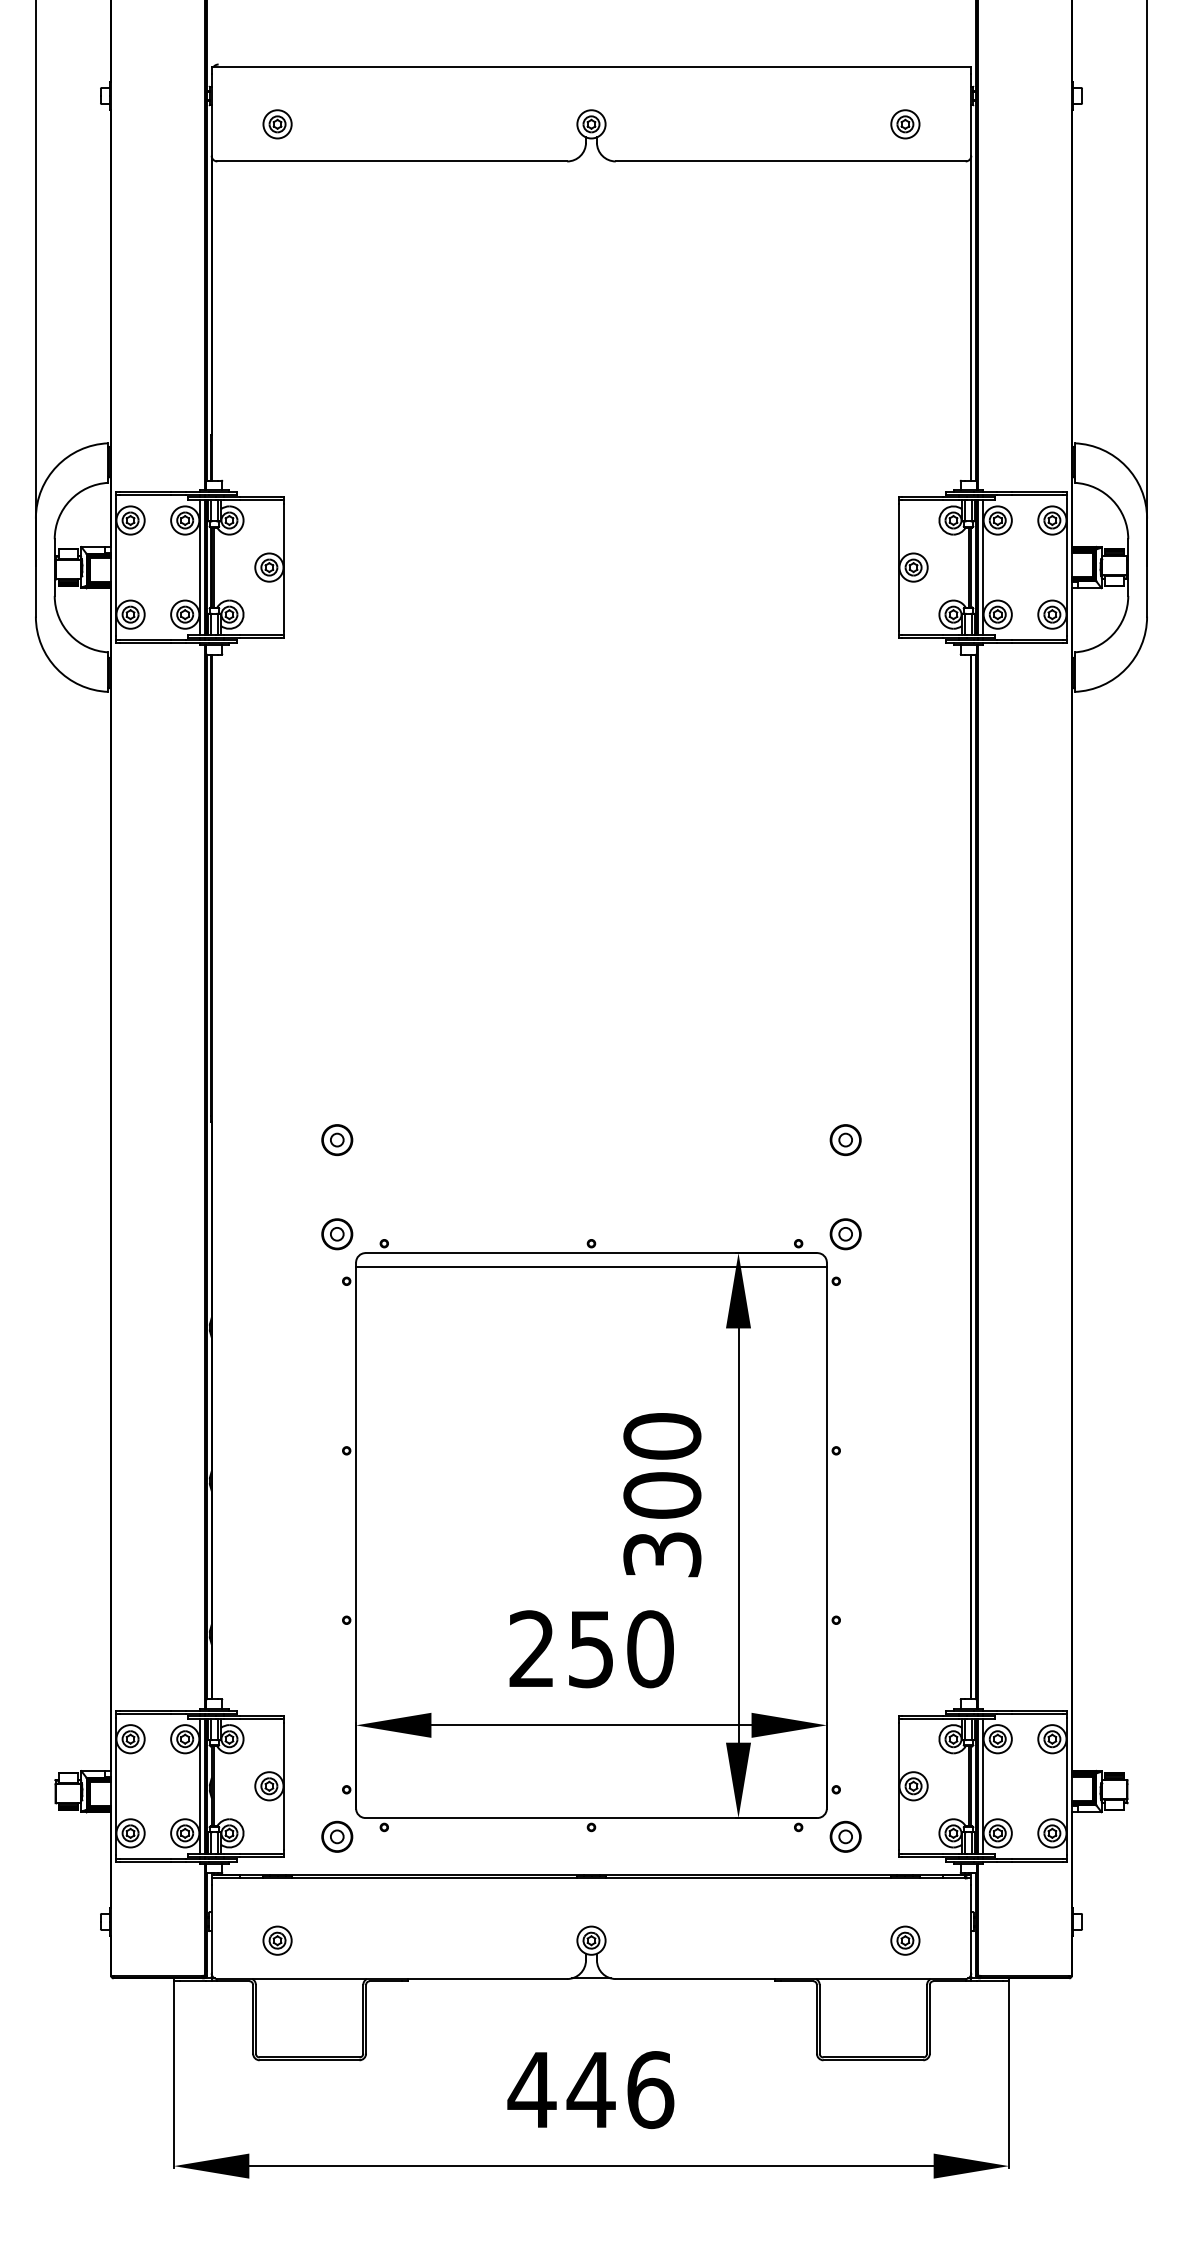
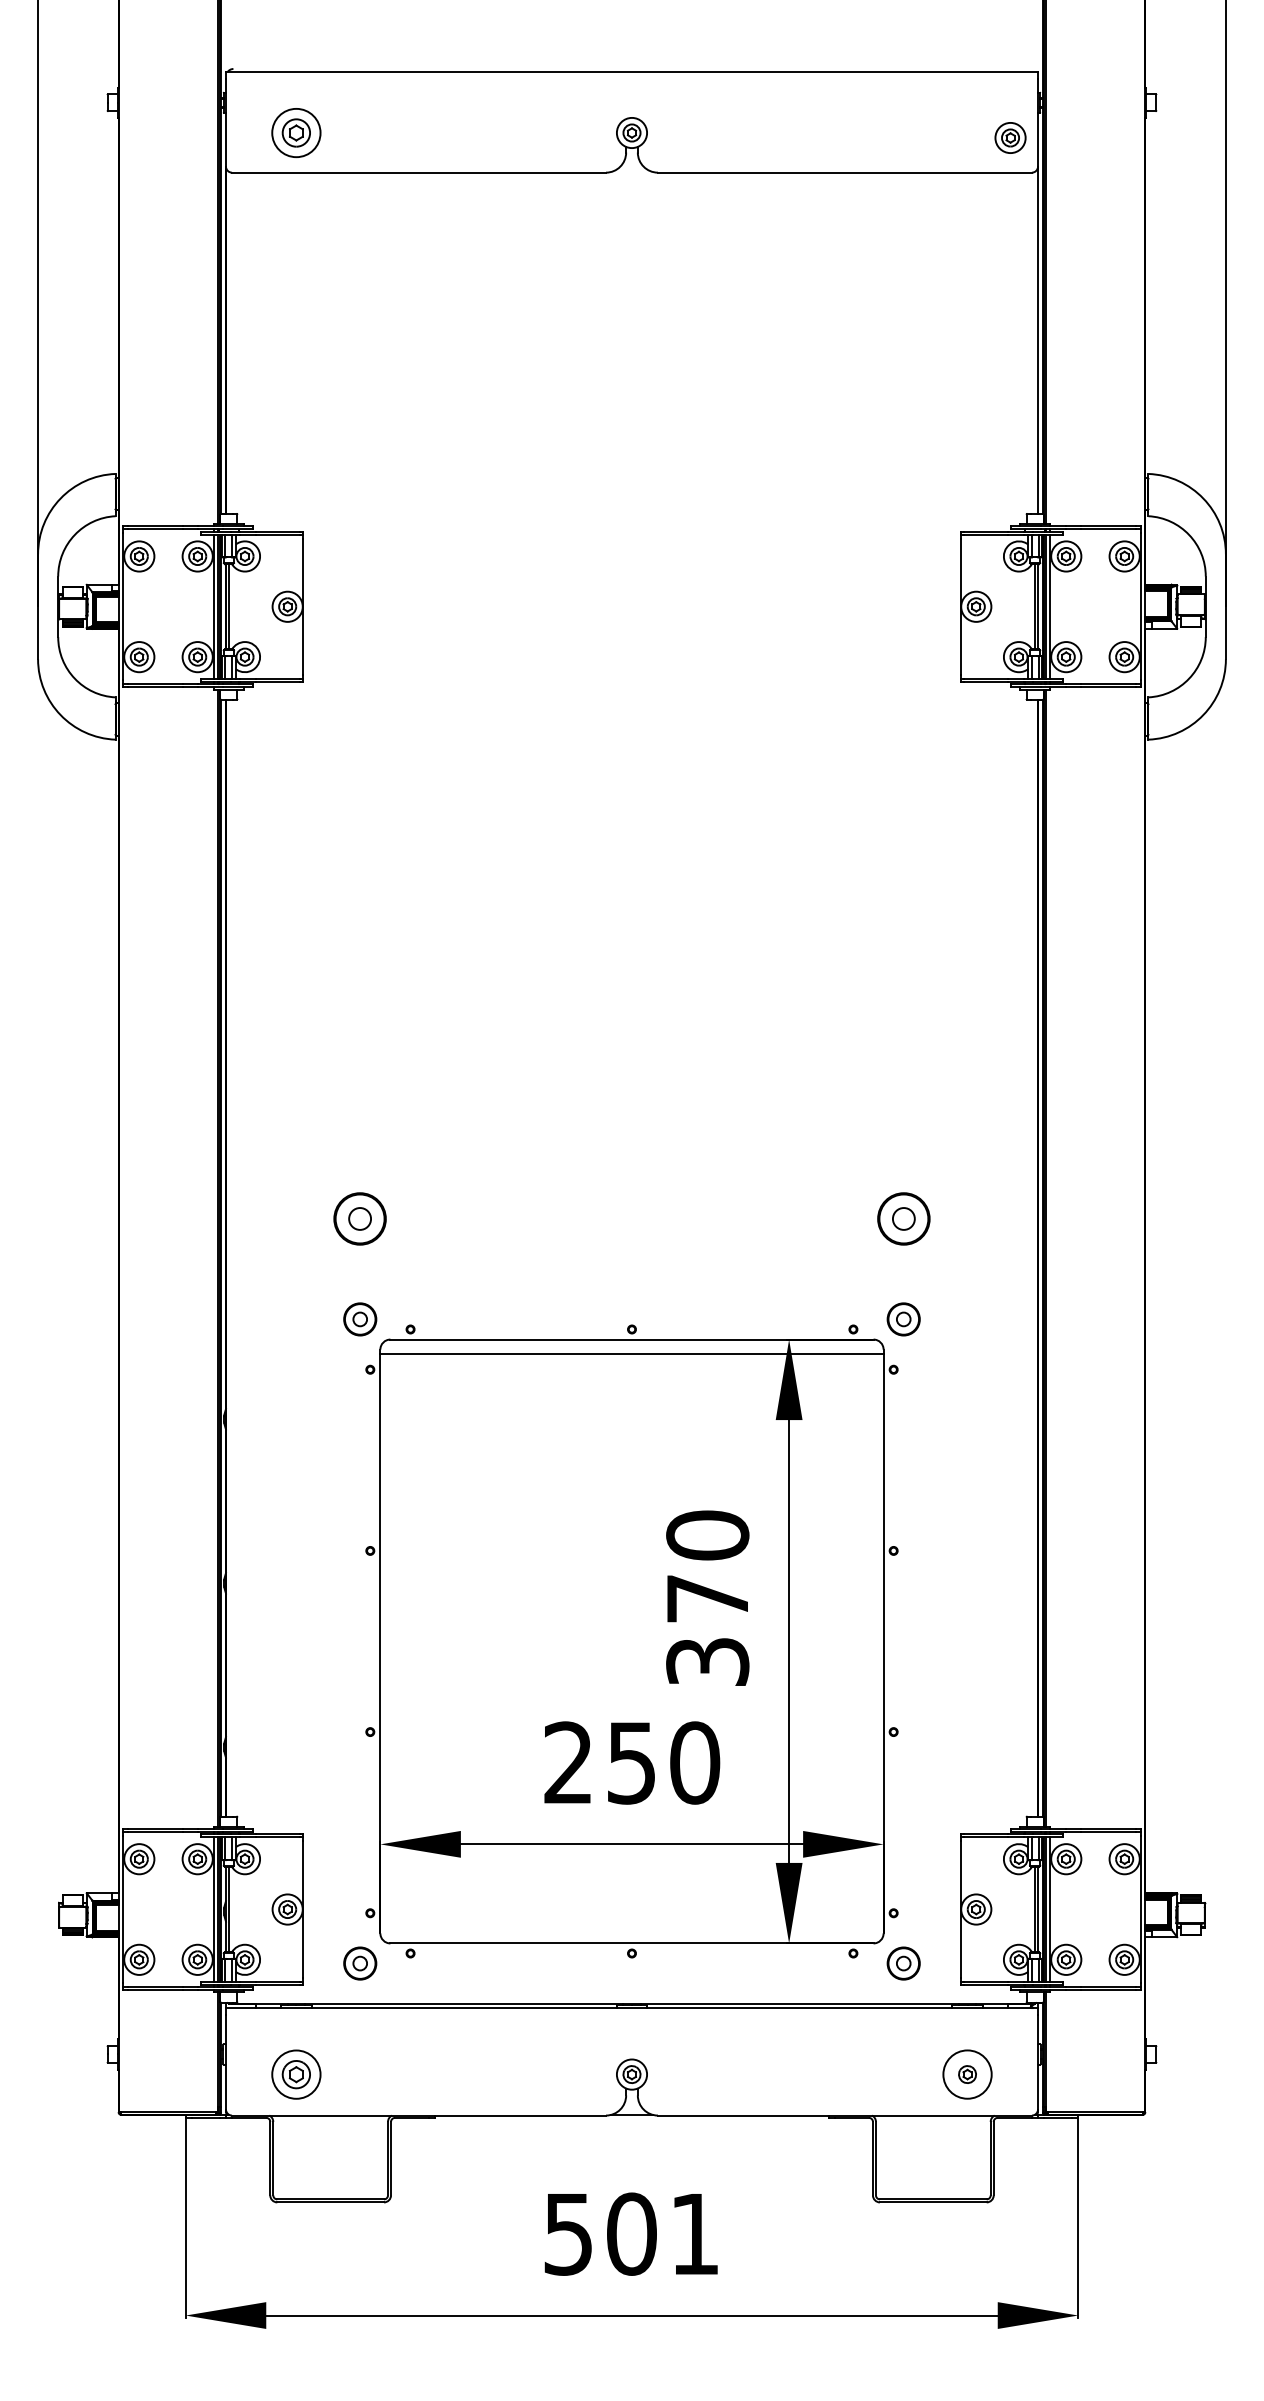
part: (277, 123) -> (296, 132), size x1.6
part: (905, 123) -> (1010, 137), moved
part: (337, 1139) -> (360, 1218), size x1.6
part: (845, 1139) -> (903, 1218), size x1.6
text: (662, 1495) -> (707, 1598), 300 -> 370
part: (277, 1940) -> (296, 2074), size x1.6
circle: (905, 1940) -> (967, 2074), size x1.6
text: (591, 2089) -> (631, 2233), 446 -> 501

